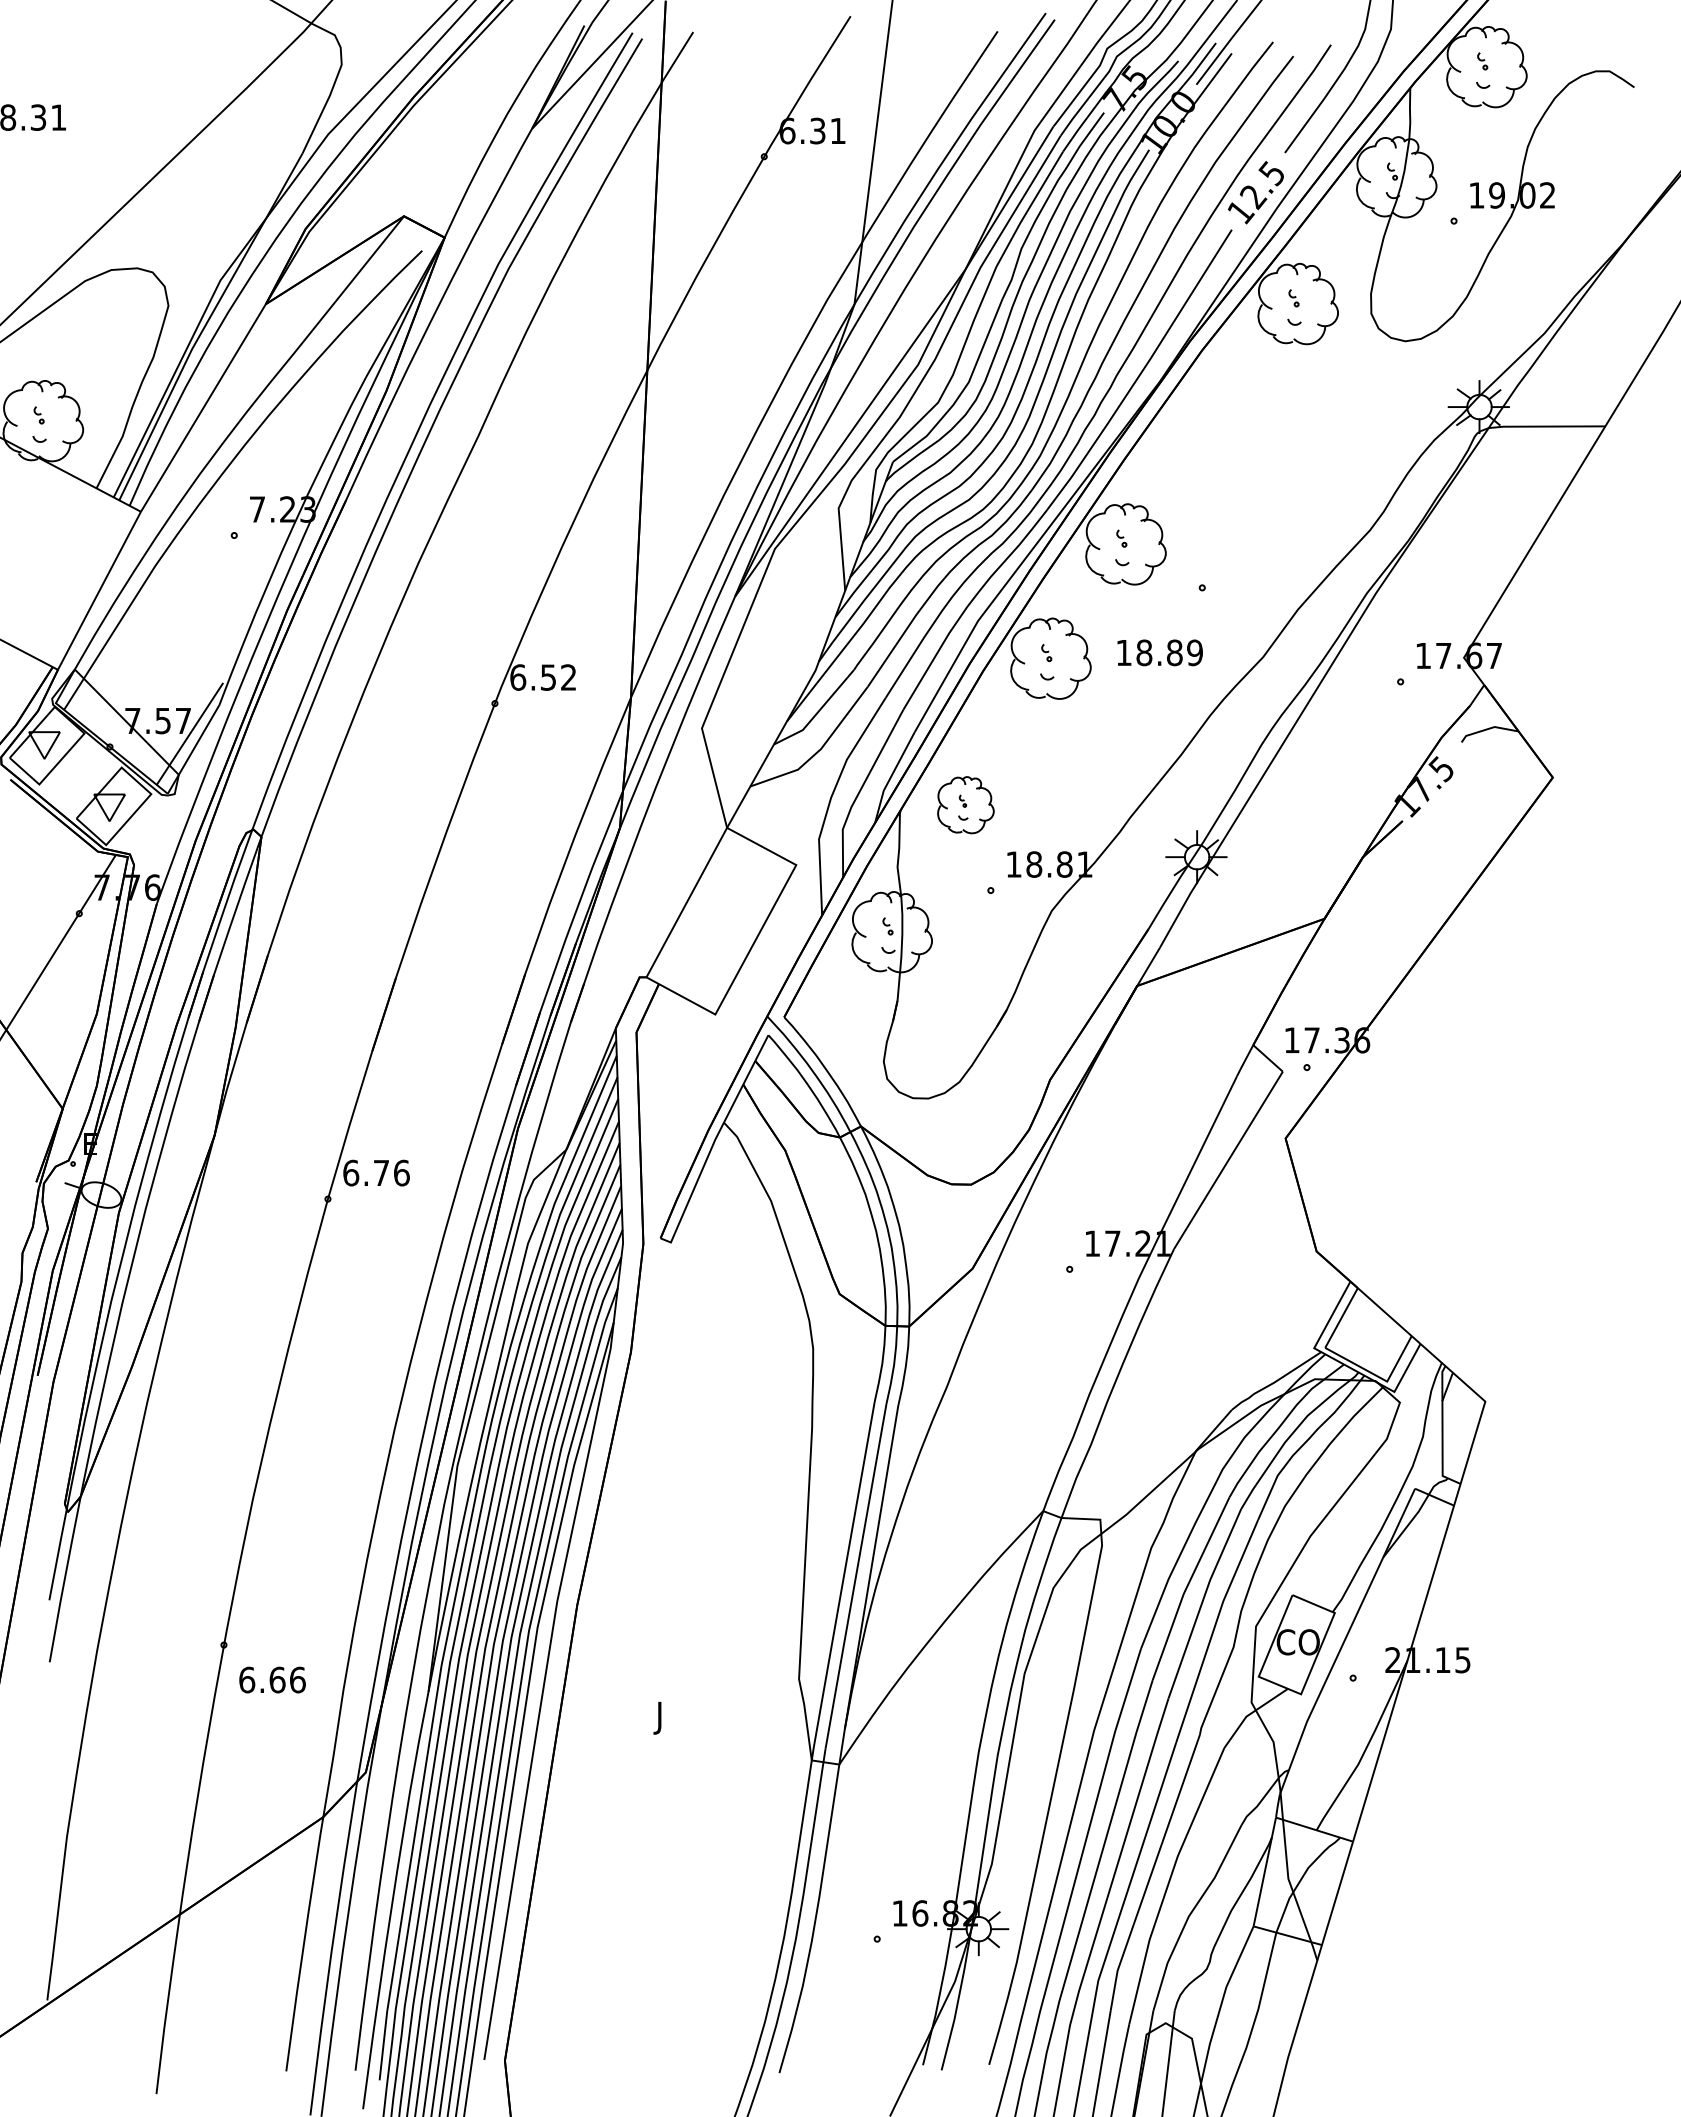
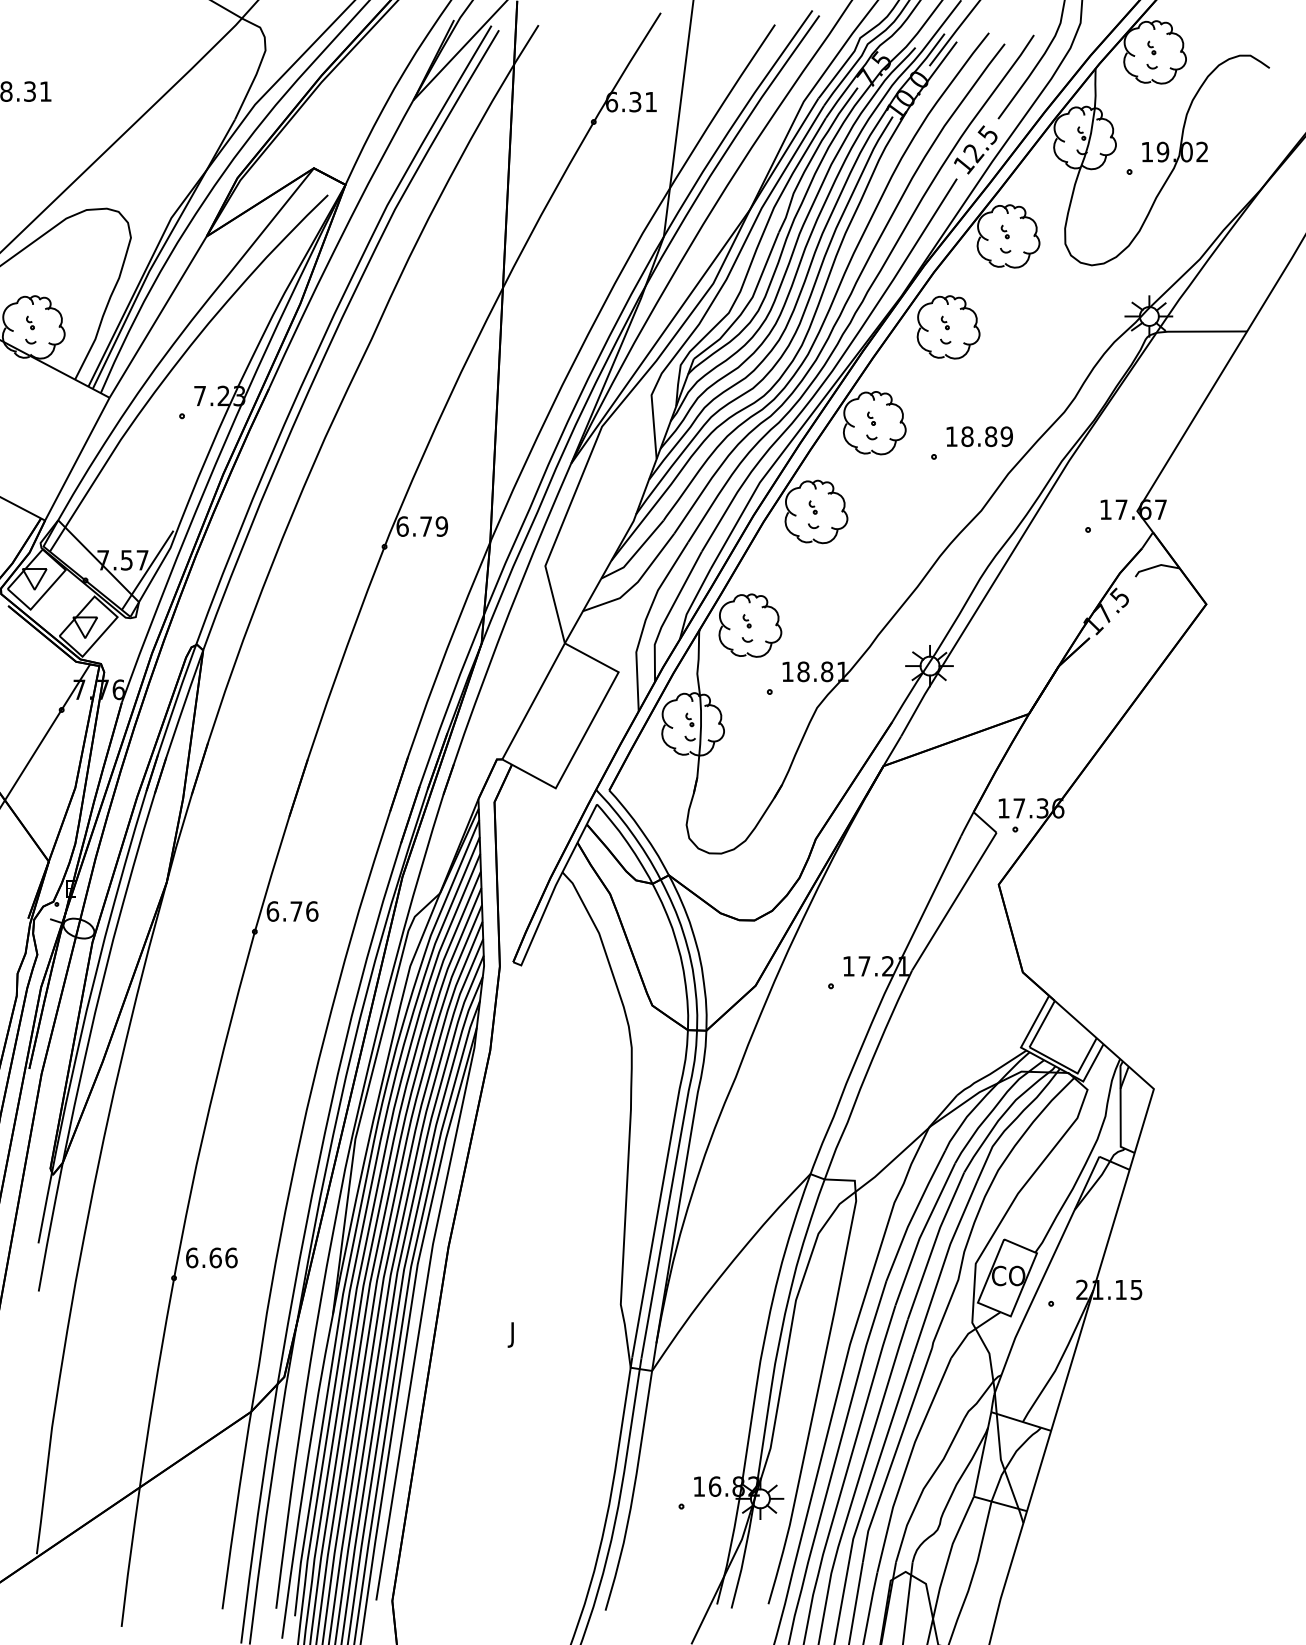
part: (1220, 421) -> (948, 327), added
text: (1159, 652) -> (979, 436), moved
text: (558, 677) -> (433, 526), 6.52 -> 6.79
part: (965, 805) -> (750, 625), size x1.43
text: (272, 1679) -> (211, 1257), moved

